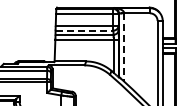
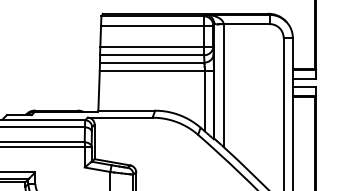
line: (84, 30) -> (152, 55), dashed -> solid
line: (124, 48) -> (224, 87), dashed -> solid

